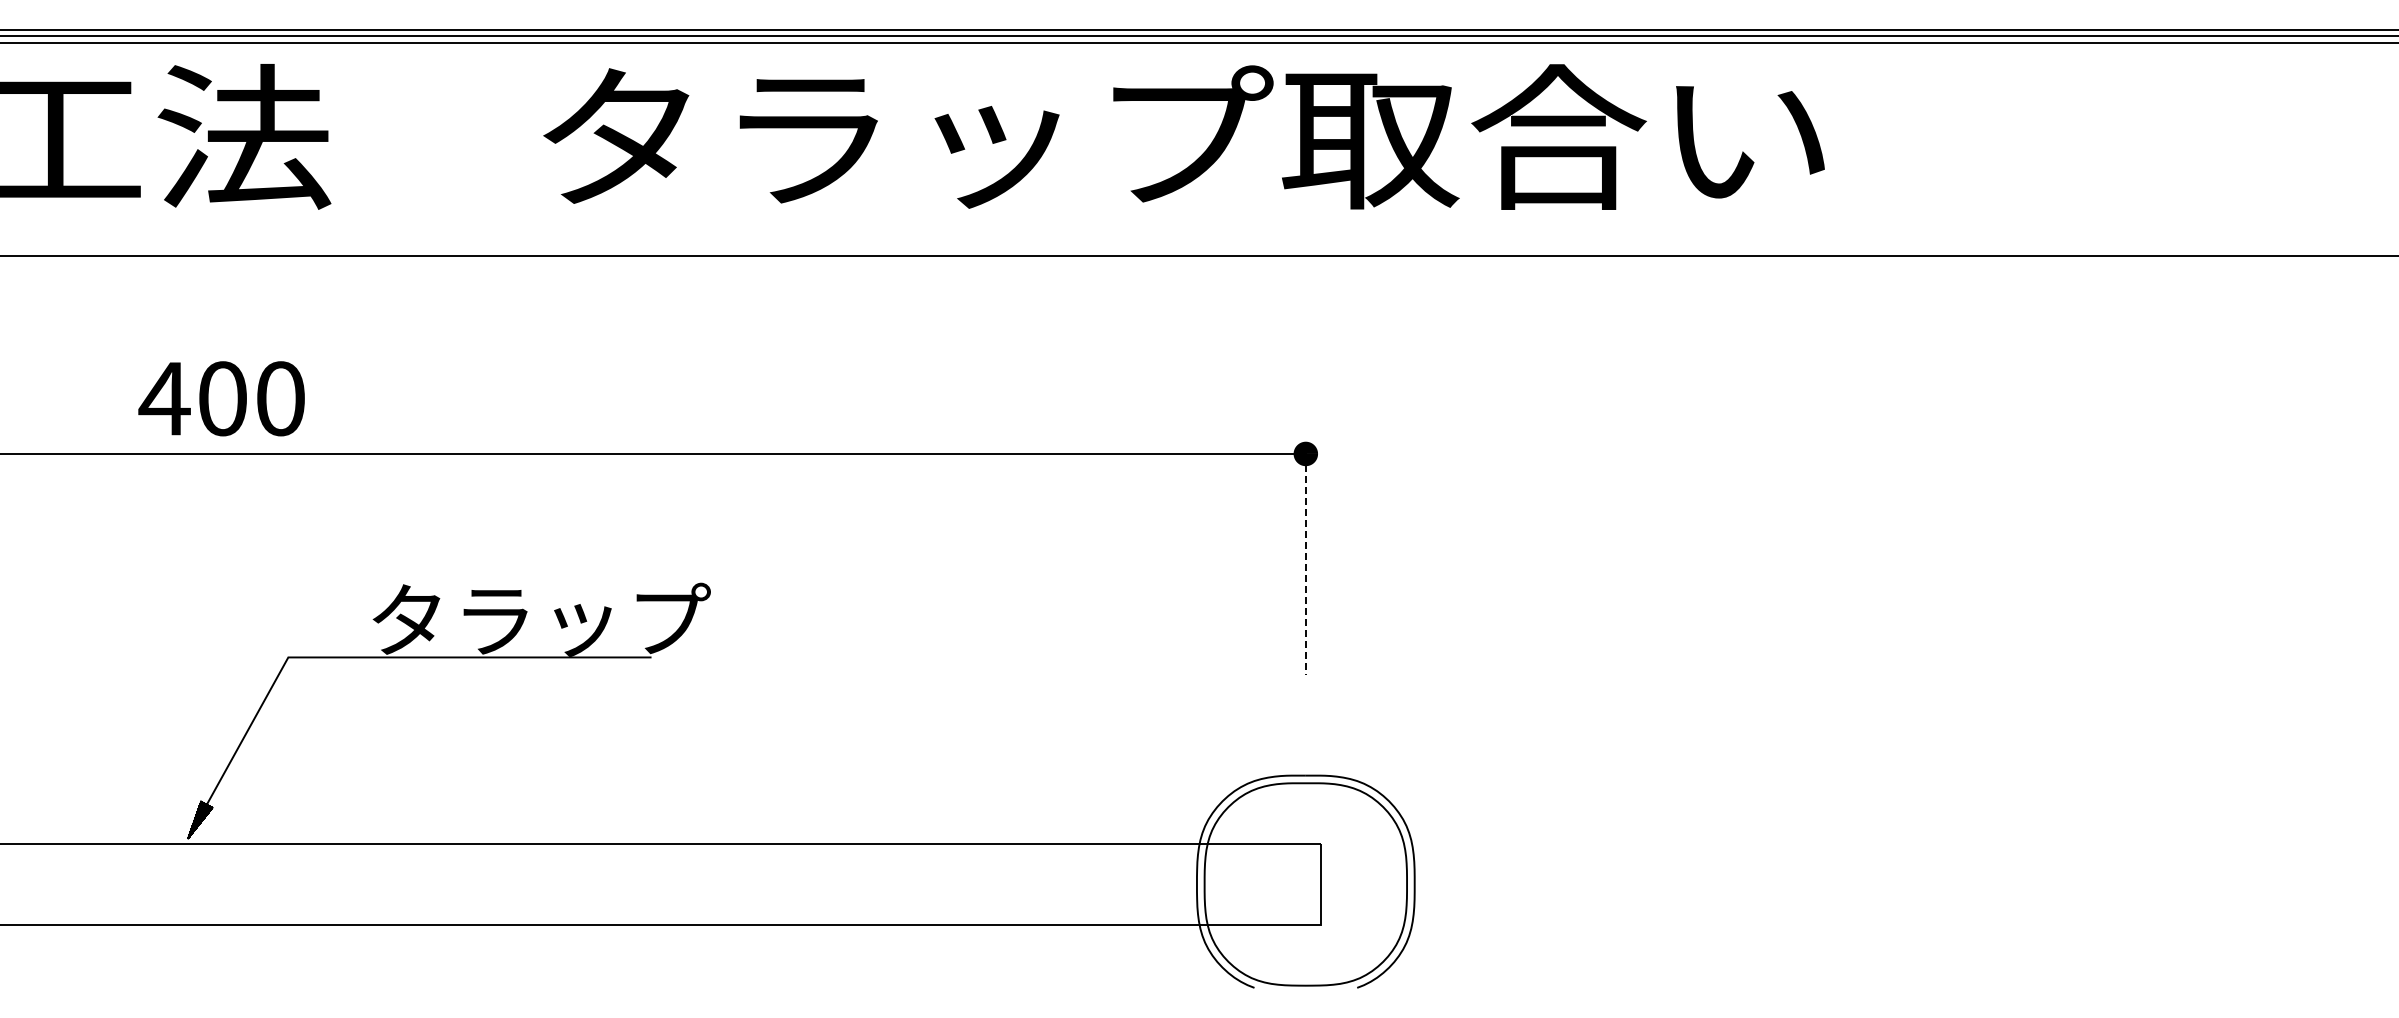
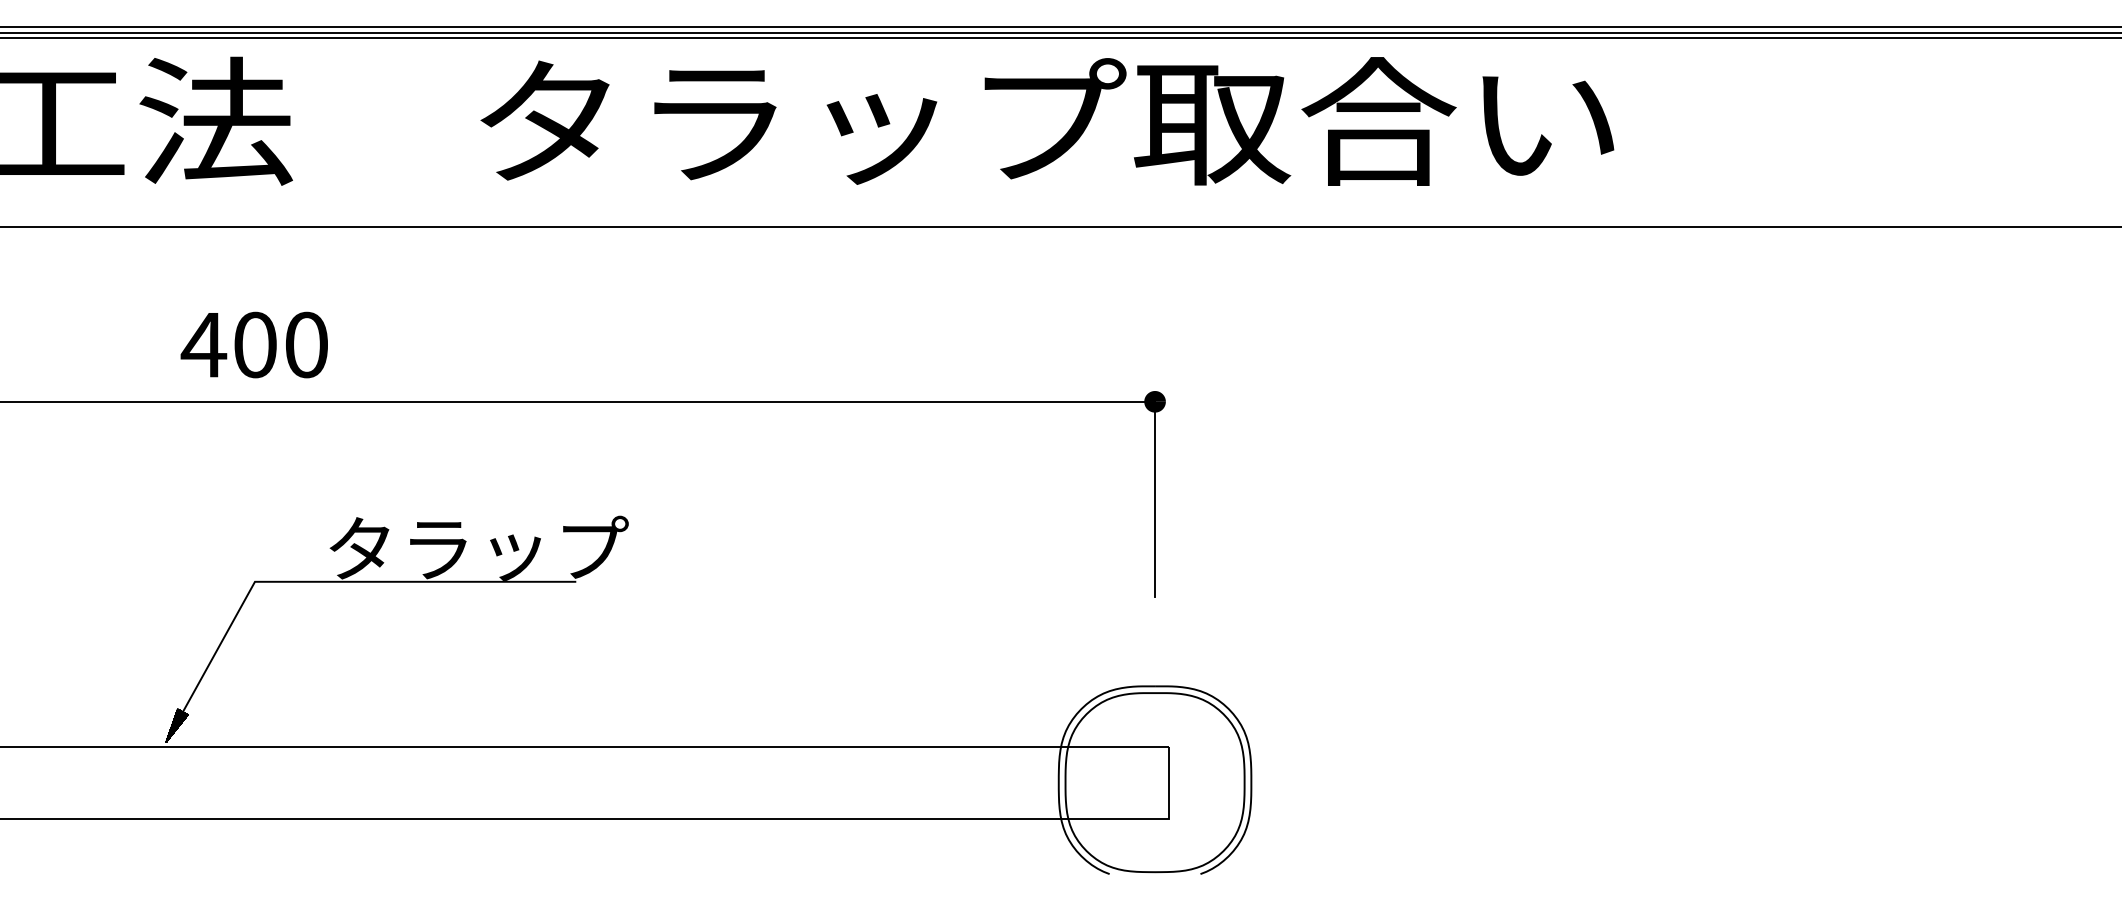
text: (221, 398) -> (254, 344), moved
line: (1305, 564) -> (1154, 499), dashed -> solid

